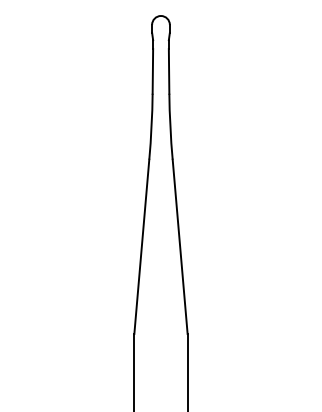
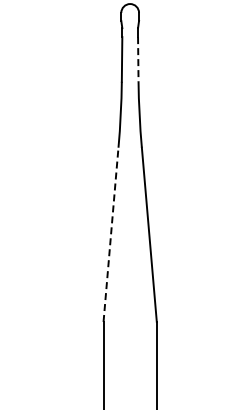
line: (169, 71) -> (138, 59), solid -> dashed
line: (141, 246) -> (110, 234), solid -> dashed

